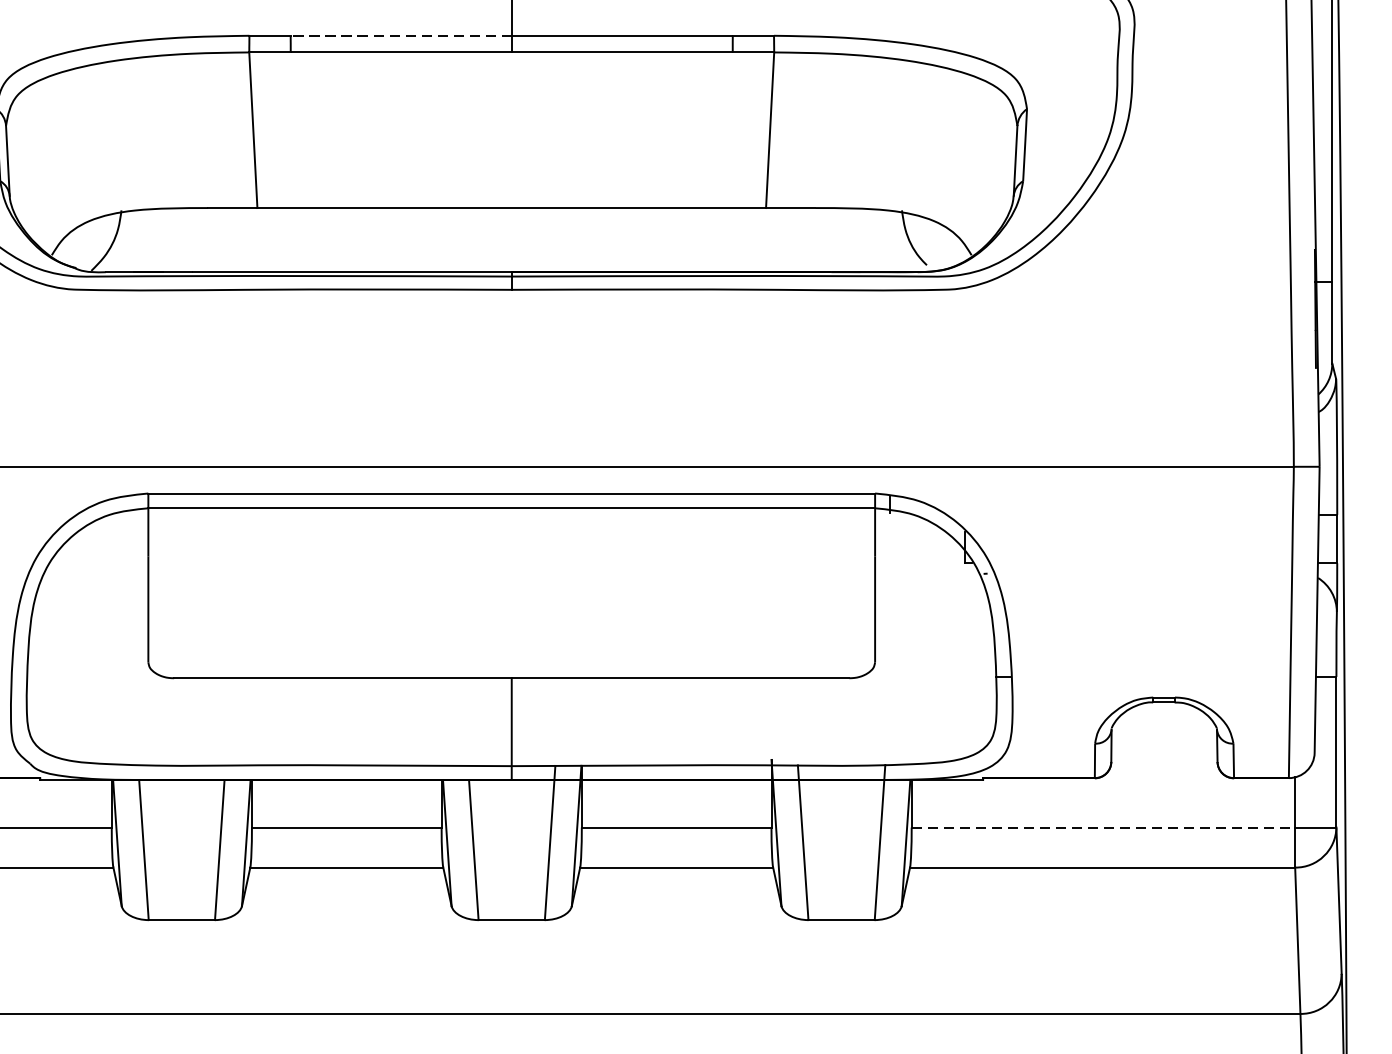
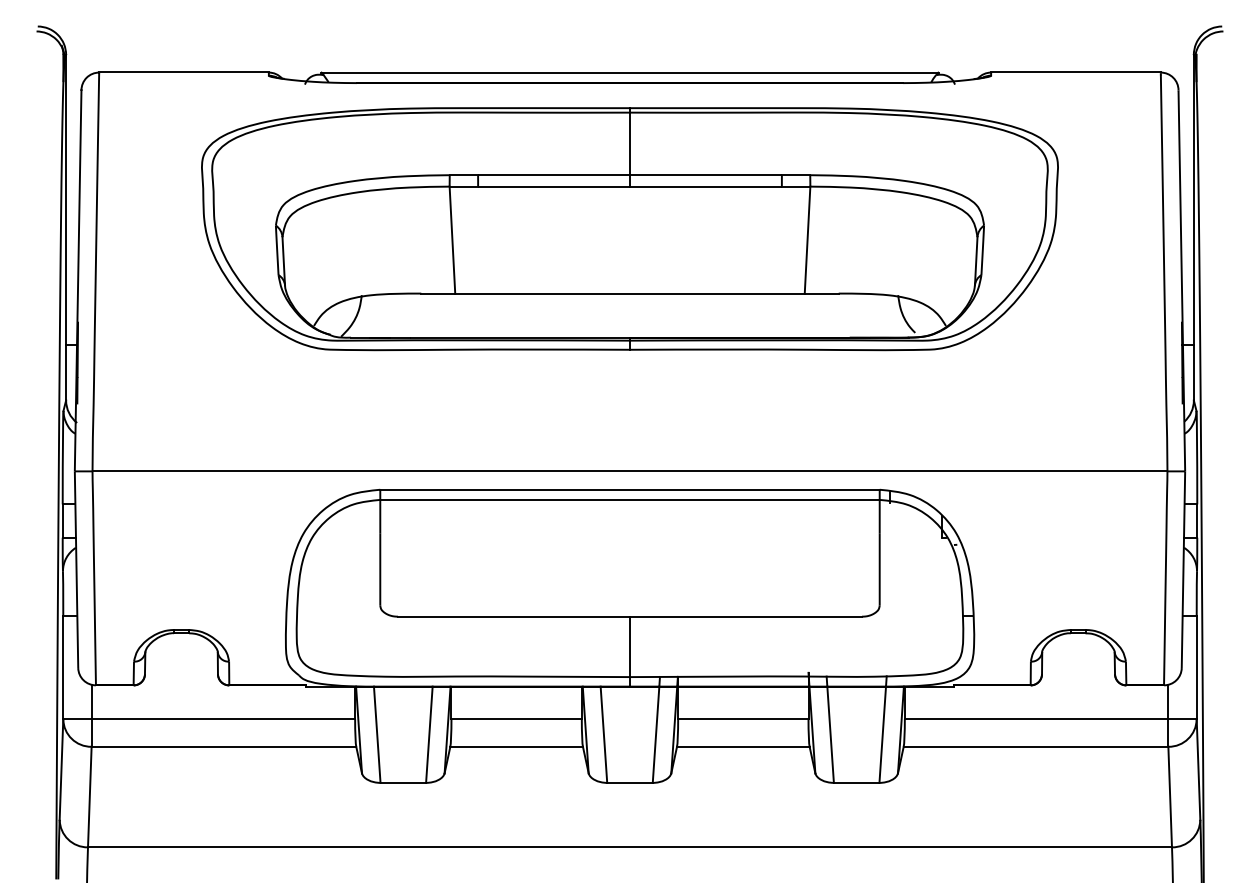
line: (403, 36) -> (555, 175), dashed -> solid
line: (1103, 827) -> (1036, 719), dashed -> solid

